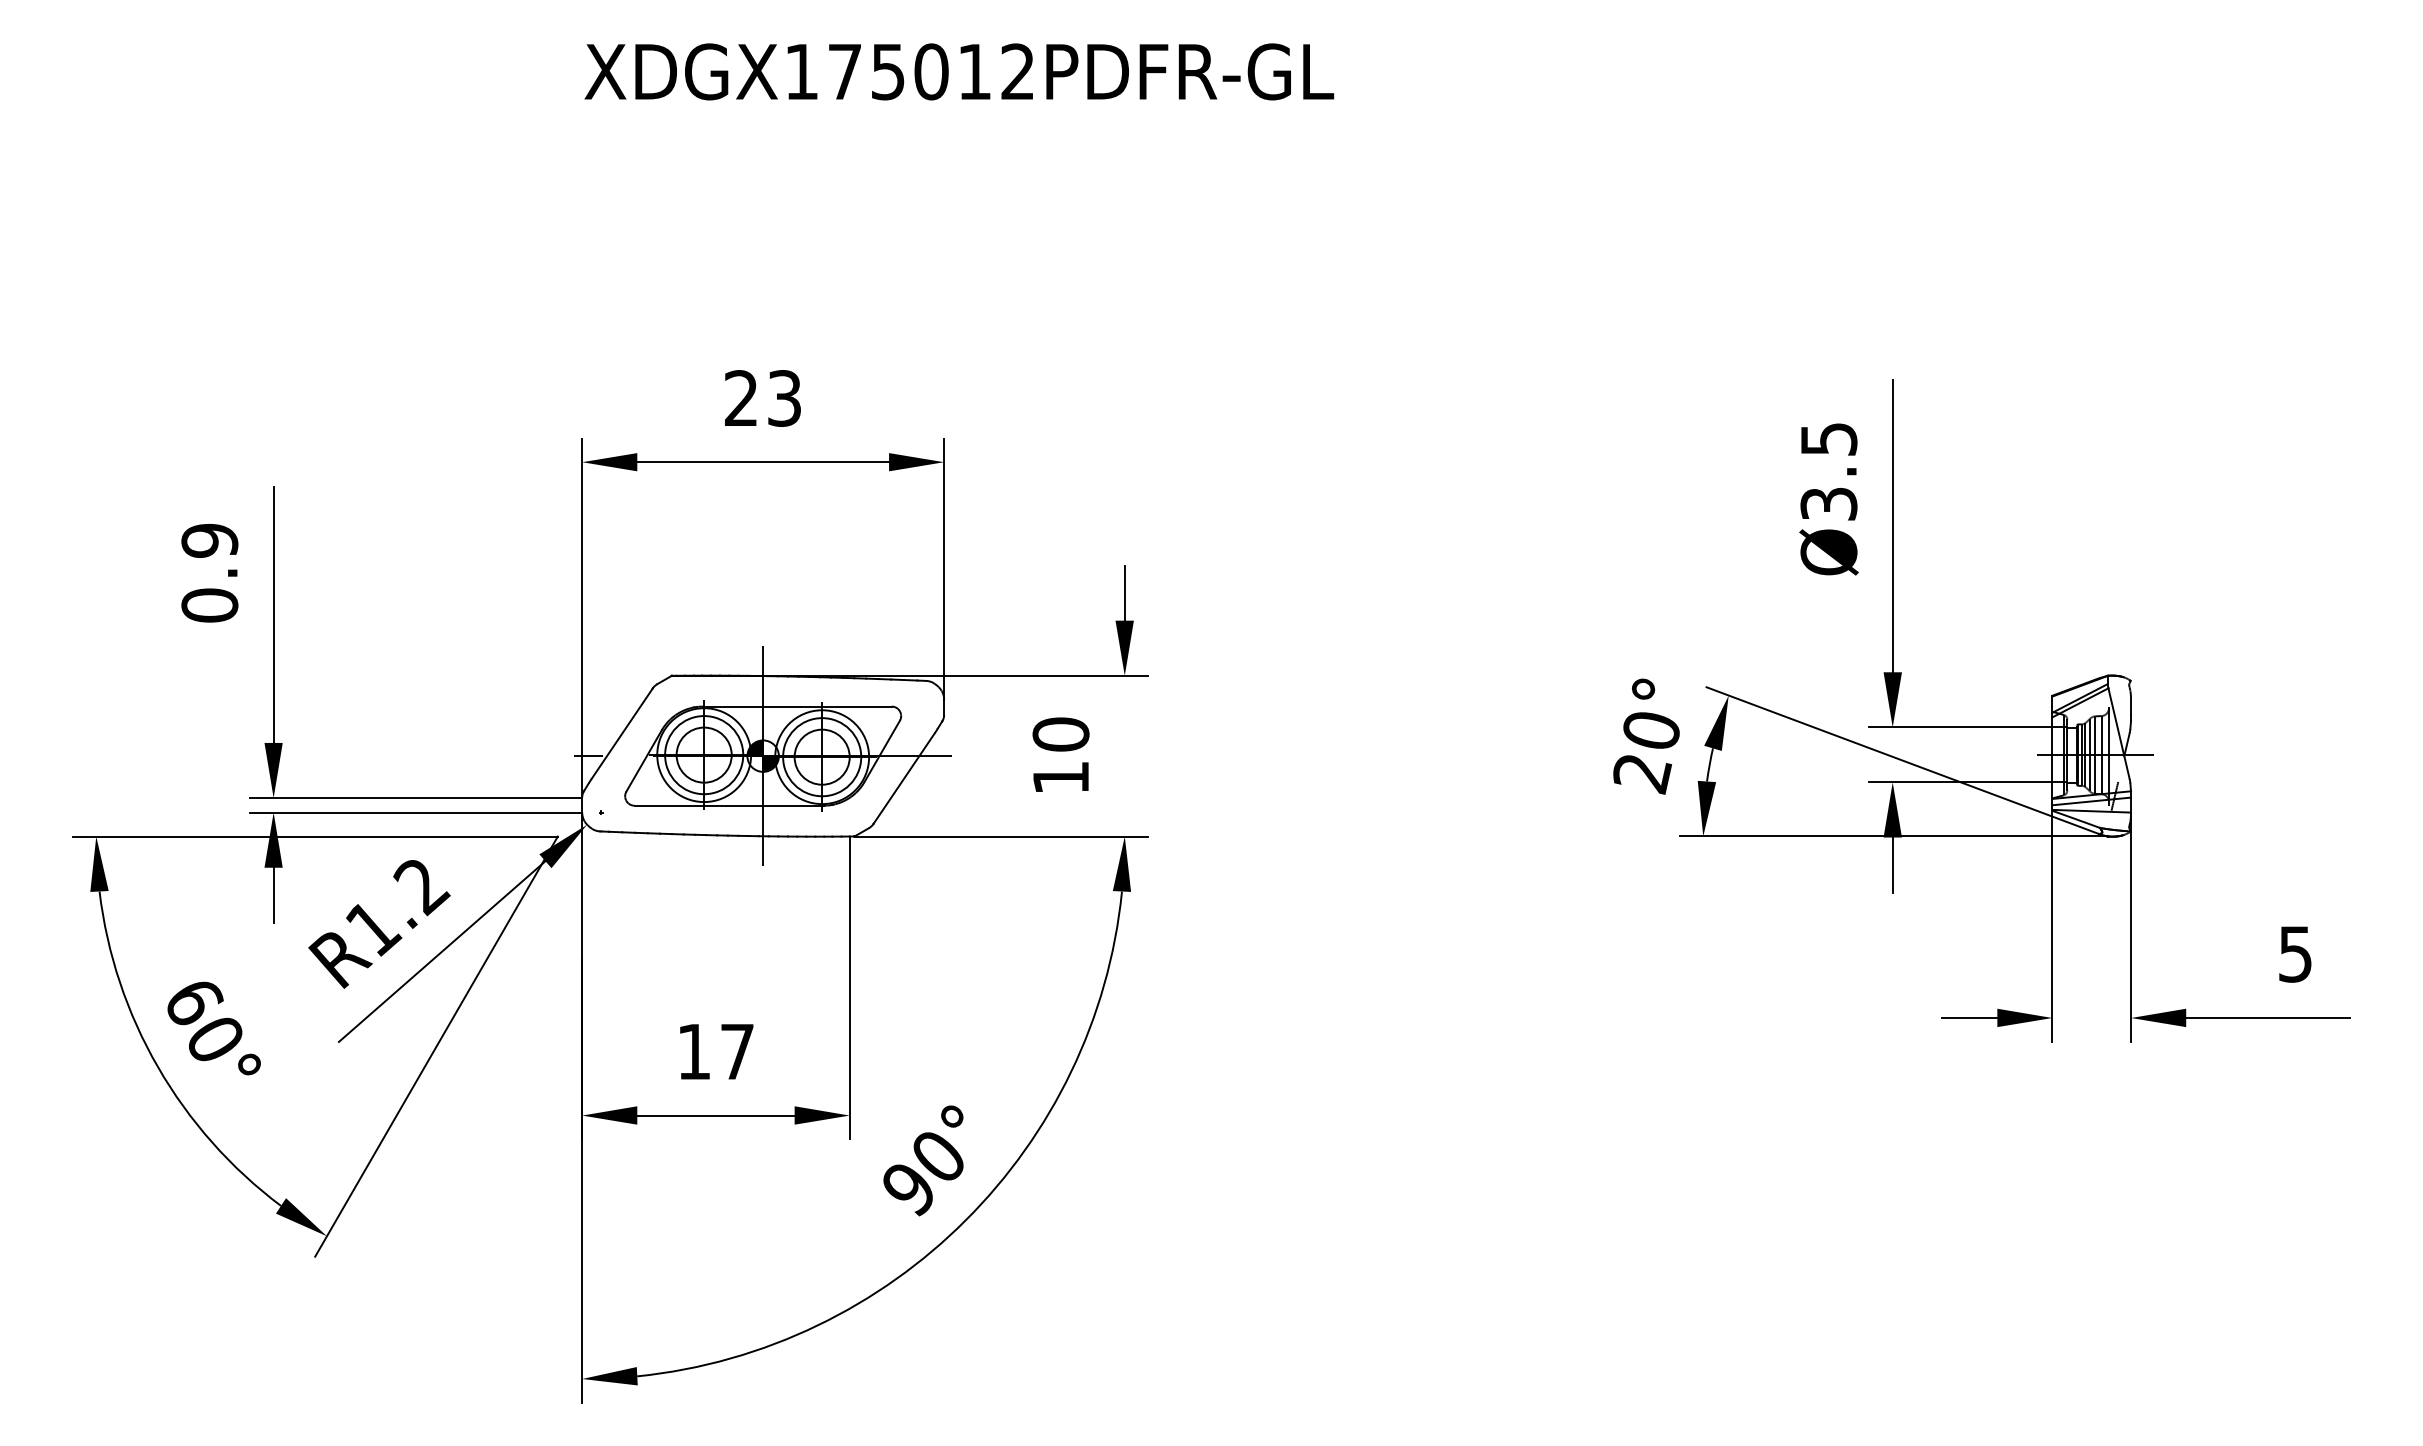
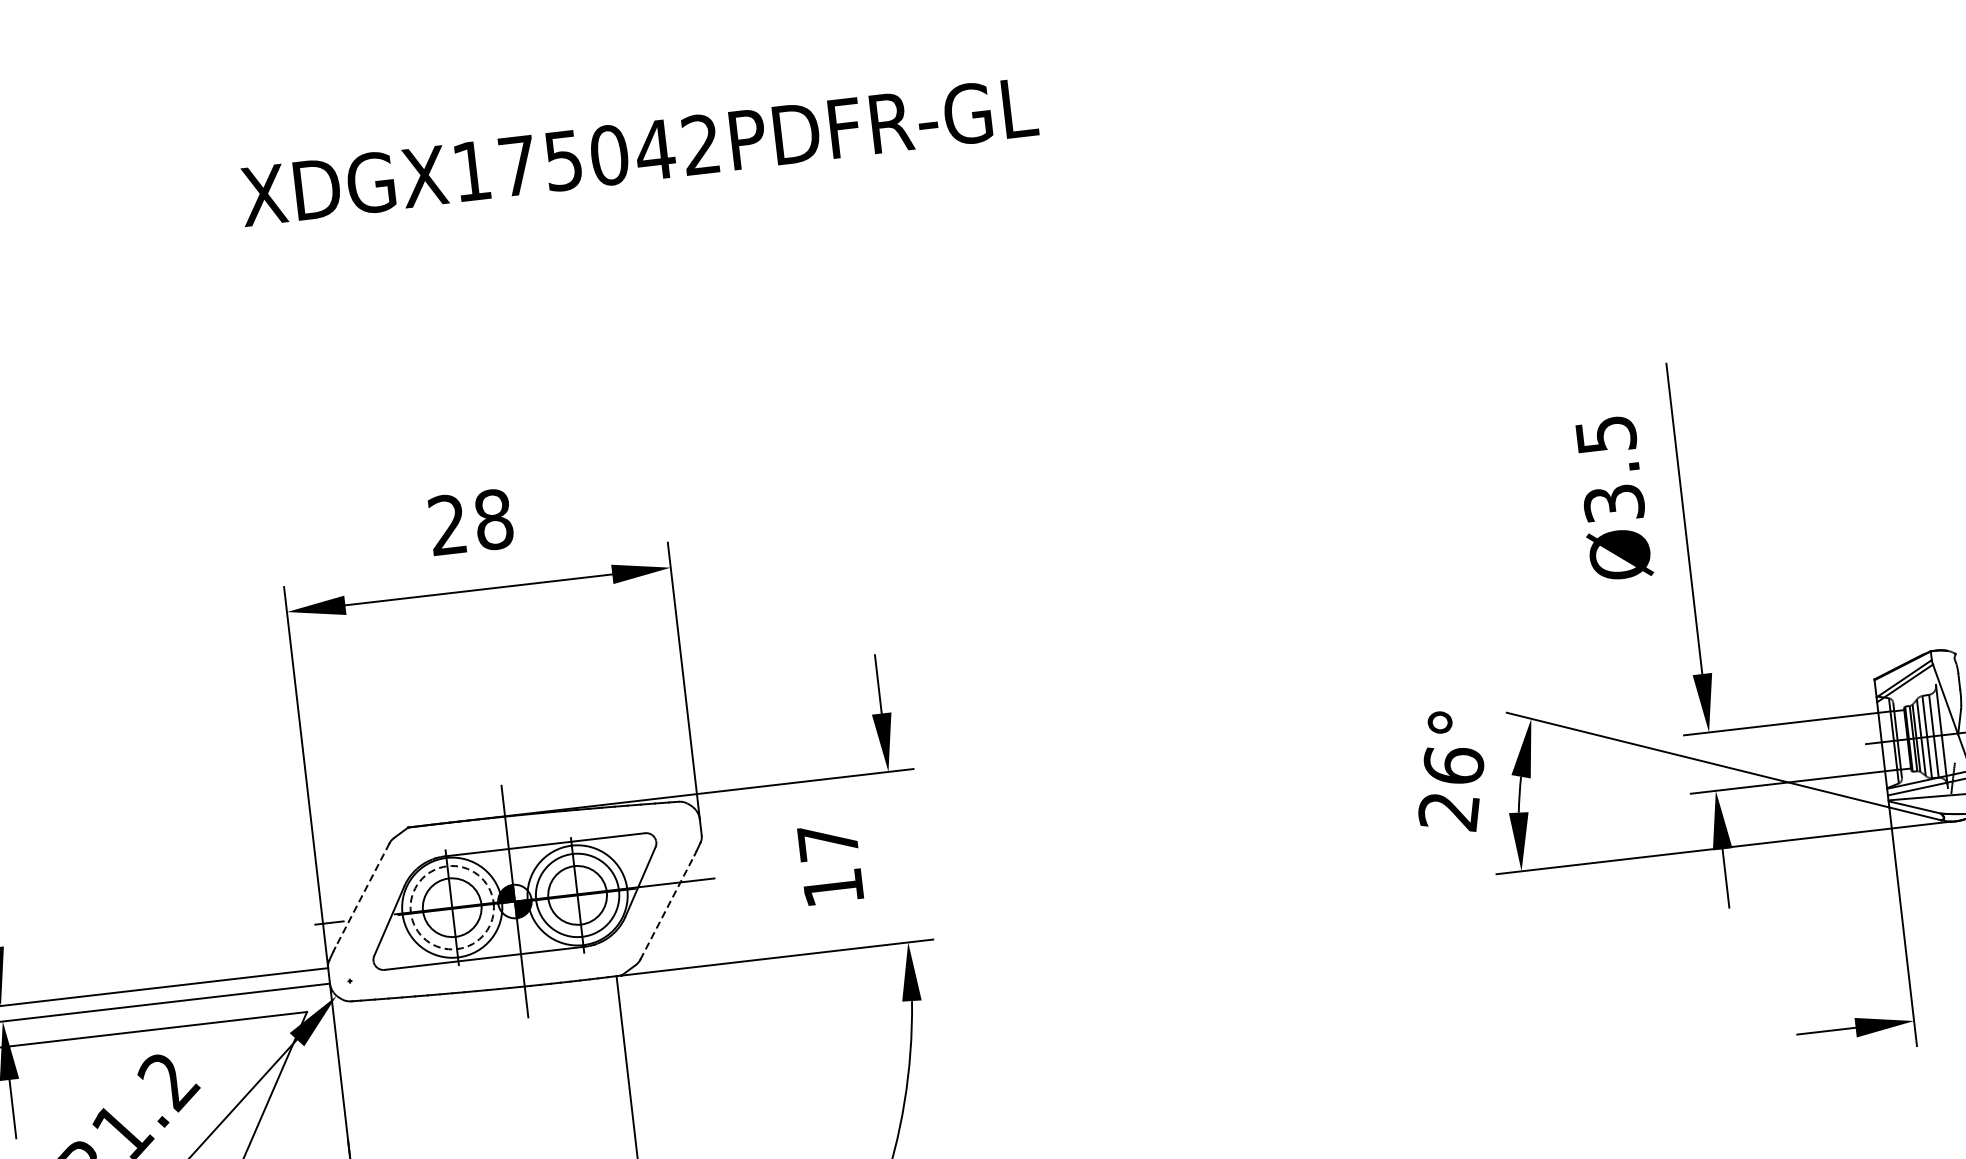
text: (974, 71) -> (654, 149), XDGX175012PDFR-GL -> XDGX175042PDFR-GL
text: (784, 398) -> (493, 519), 23 -> 28
text: (1651, 729) -> (1453, 764), 20° -> 26°
line: (622, 733) -> (362, 894), solid -> dashed
text: (1060, 734) -> (827, 842), 10 -> 17
circle: (704, 755) -> (452, 908), solid -> dashed
line: (904, 778) -> (667, 907), solid -> dashed

